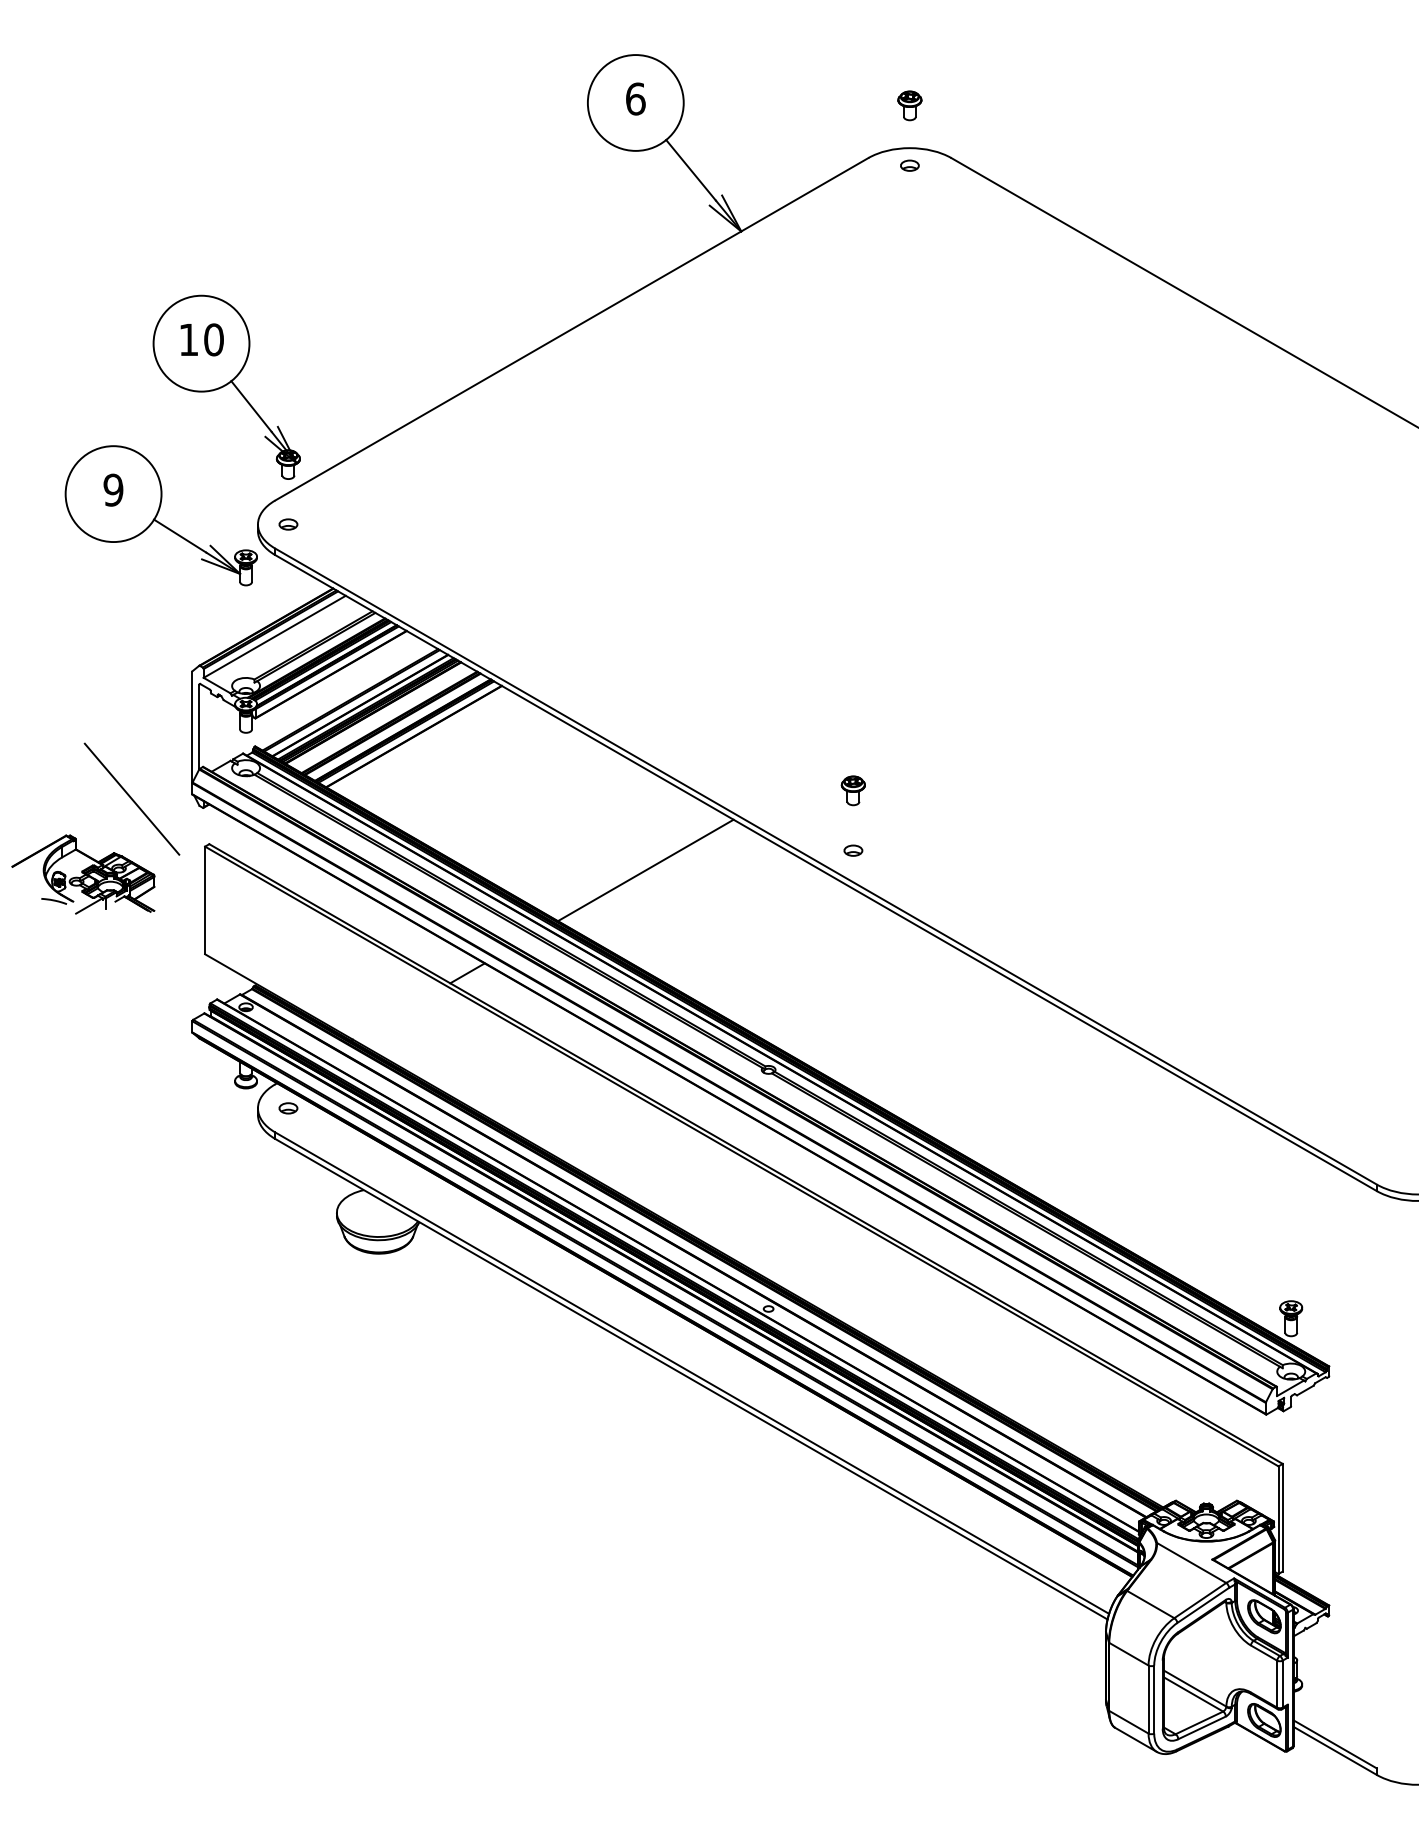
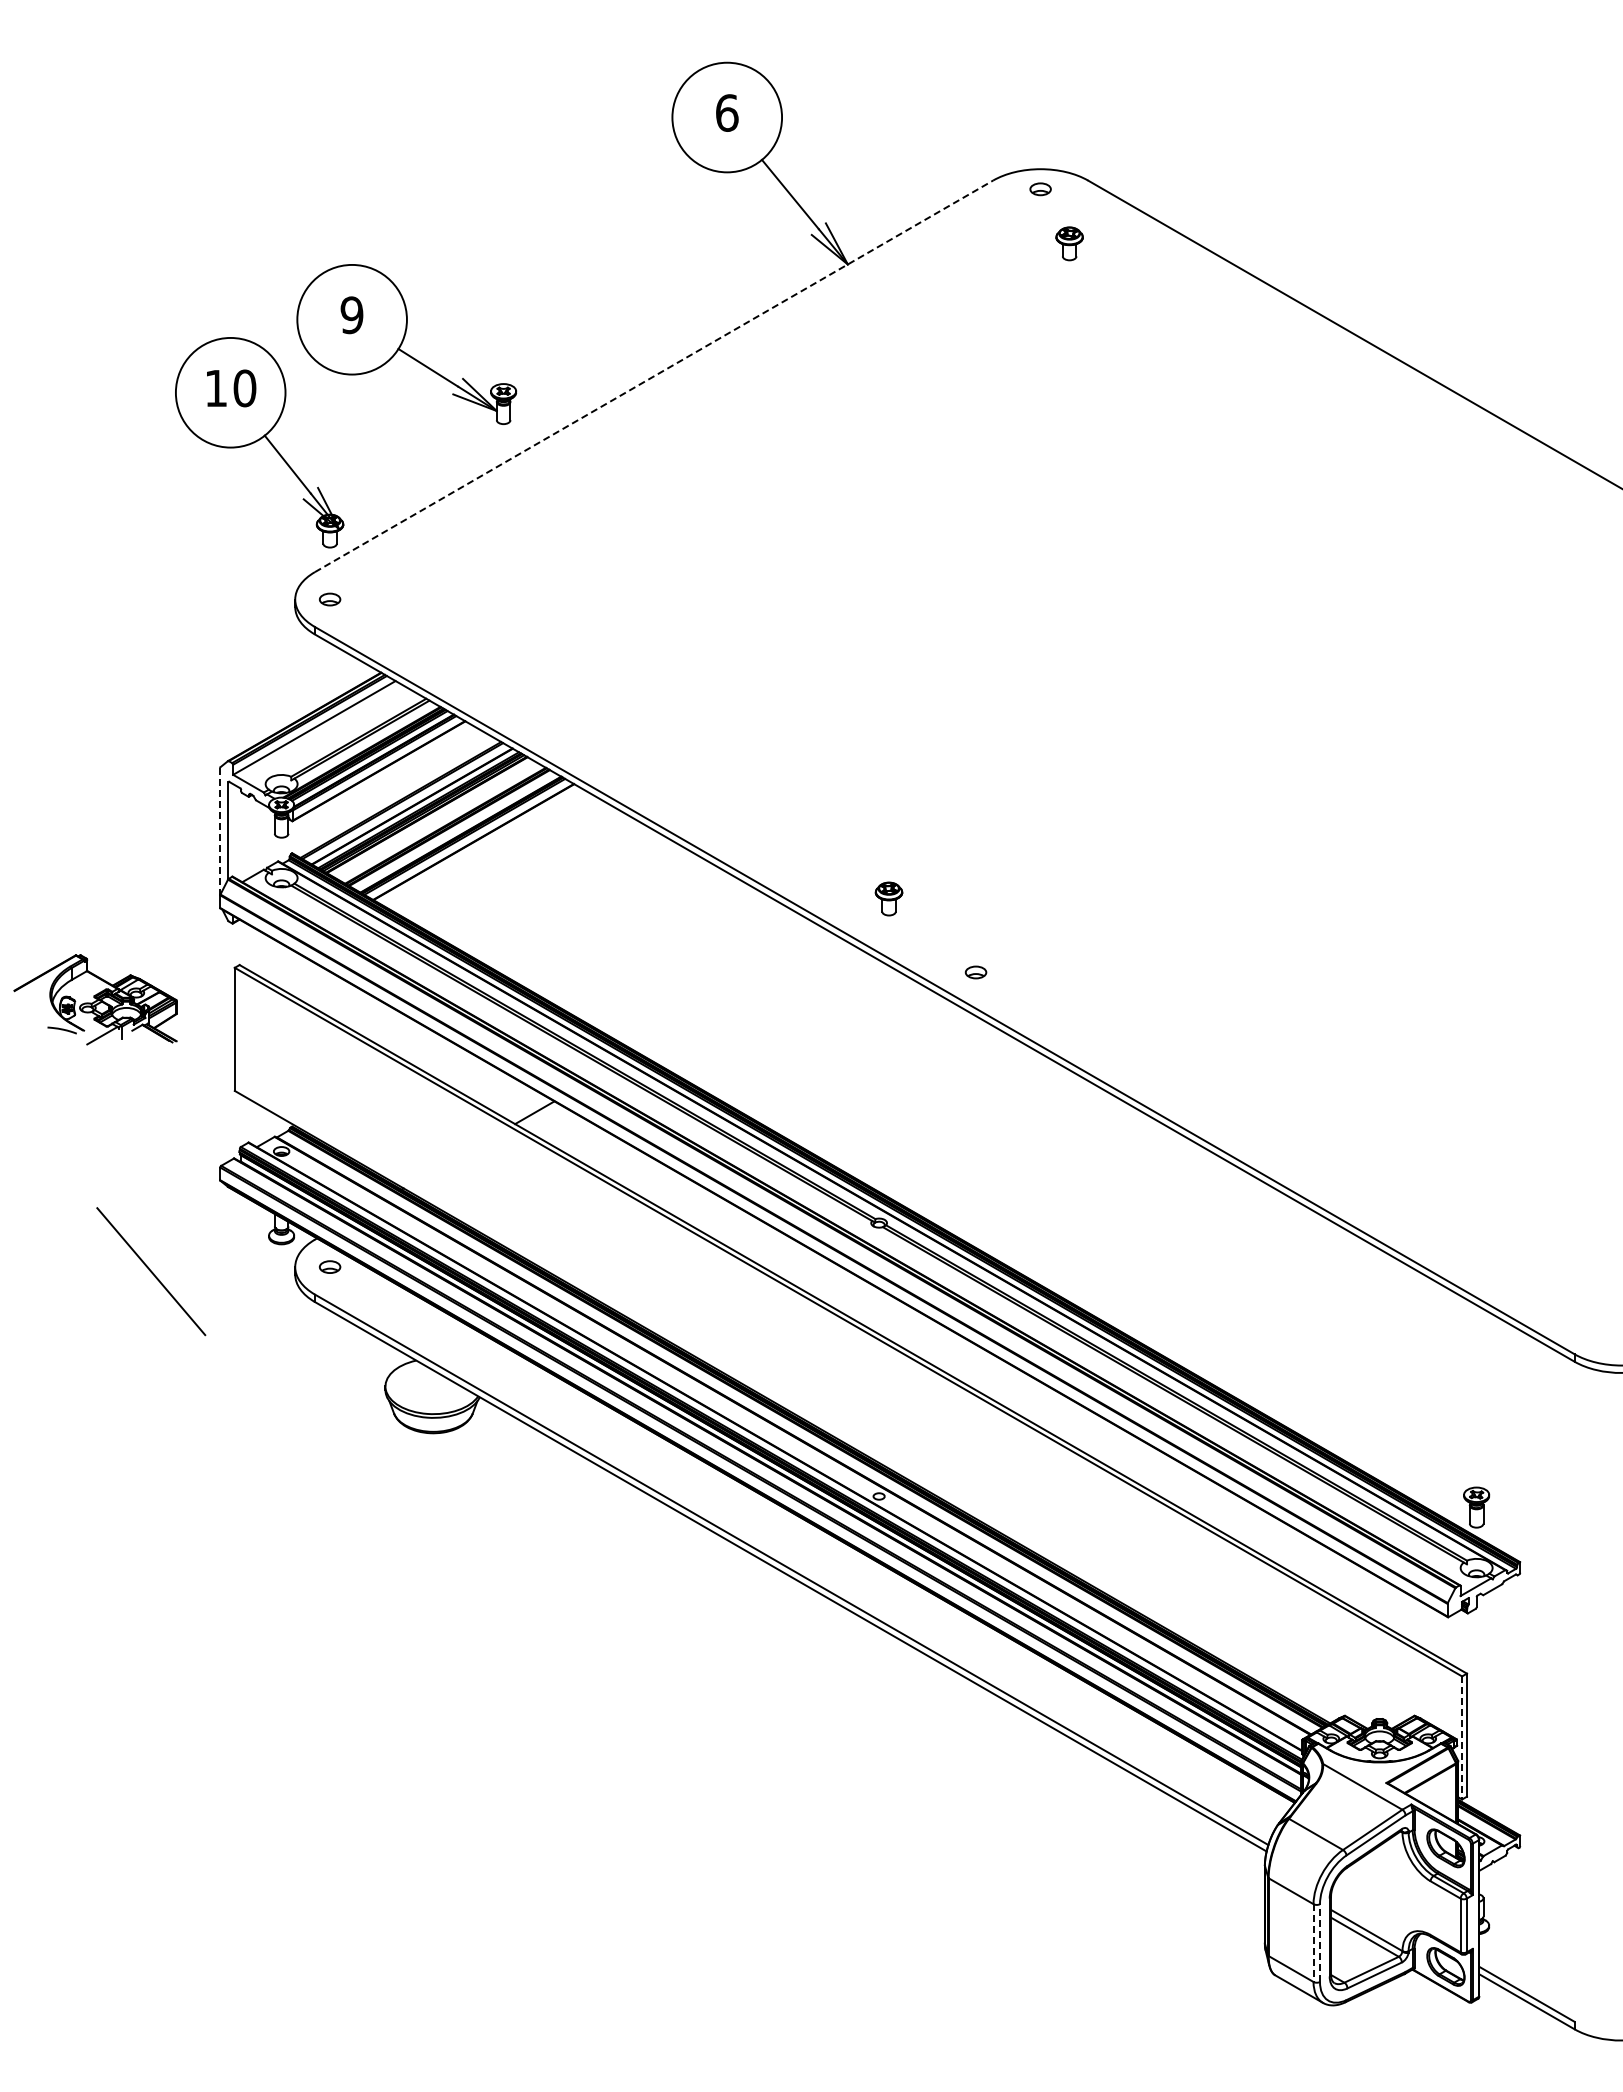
part: (909, 105) -> (1069, 243), moved
line: (572, 329) -> (654, 376), solid -> dashed
part: (161, 515) -> (406, 344), moved
line: (192, 727) -> (220, 831), solid -> dashed
part: (852, 790) -> (888, 898), moved
line: (132, 799) -> (151, 1271), moved
line: (645, 870) -> (738, 995), removed
line: (1278, 1519) -> (1462, 1737), solid -> dashed
line: (1148, 1699) -> (1313, 1943), solid -> dashed
line: (1154, 1699) -> (1320, 1943), solid -> dashed

